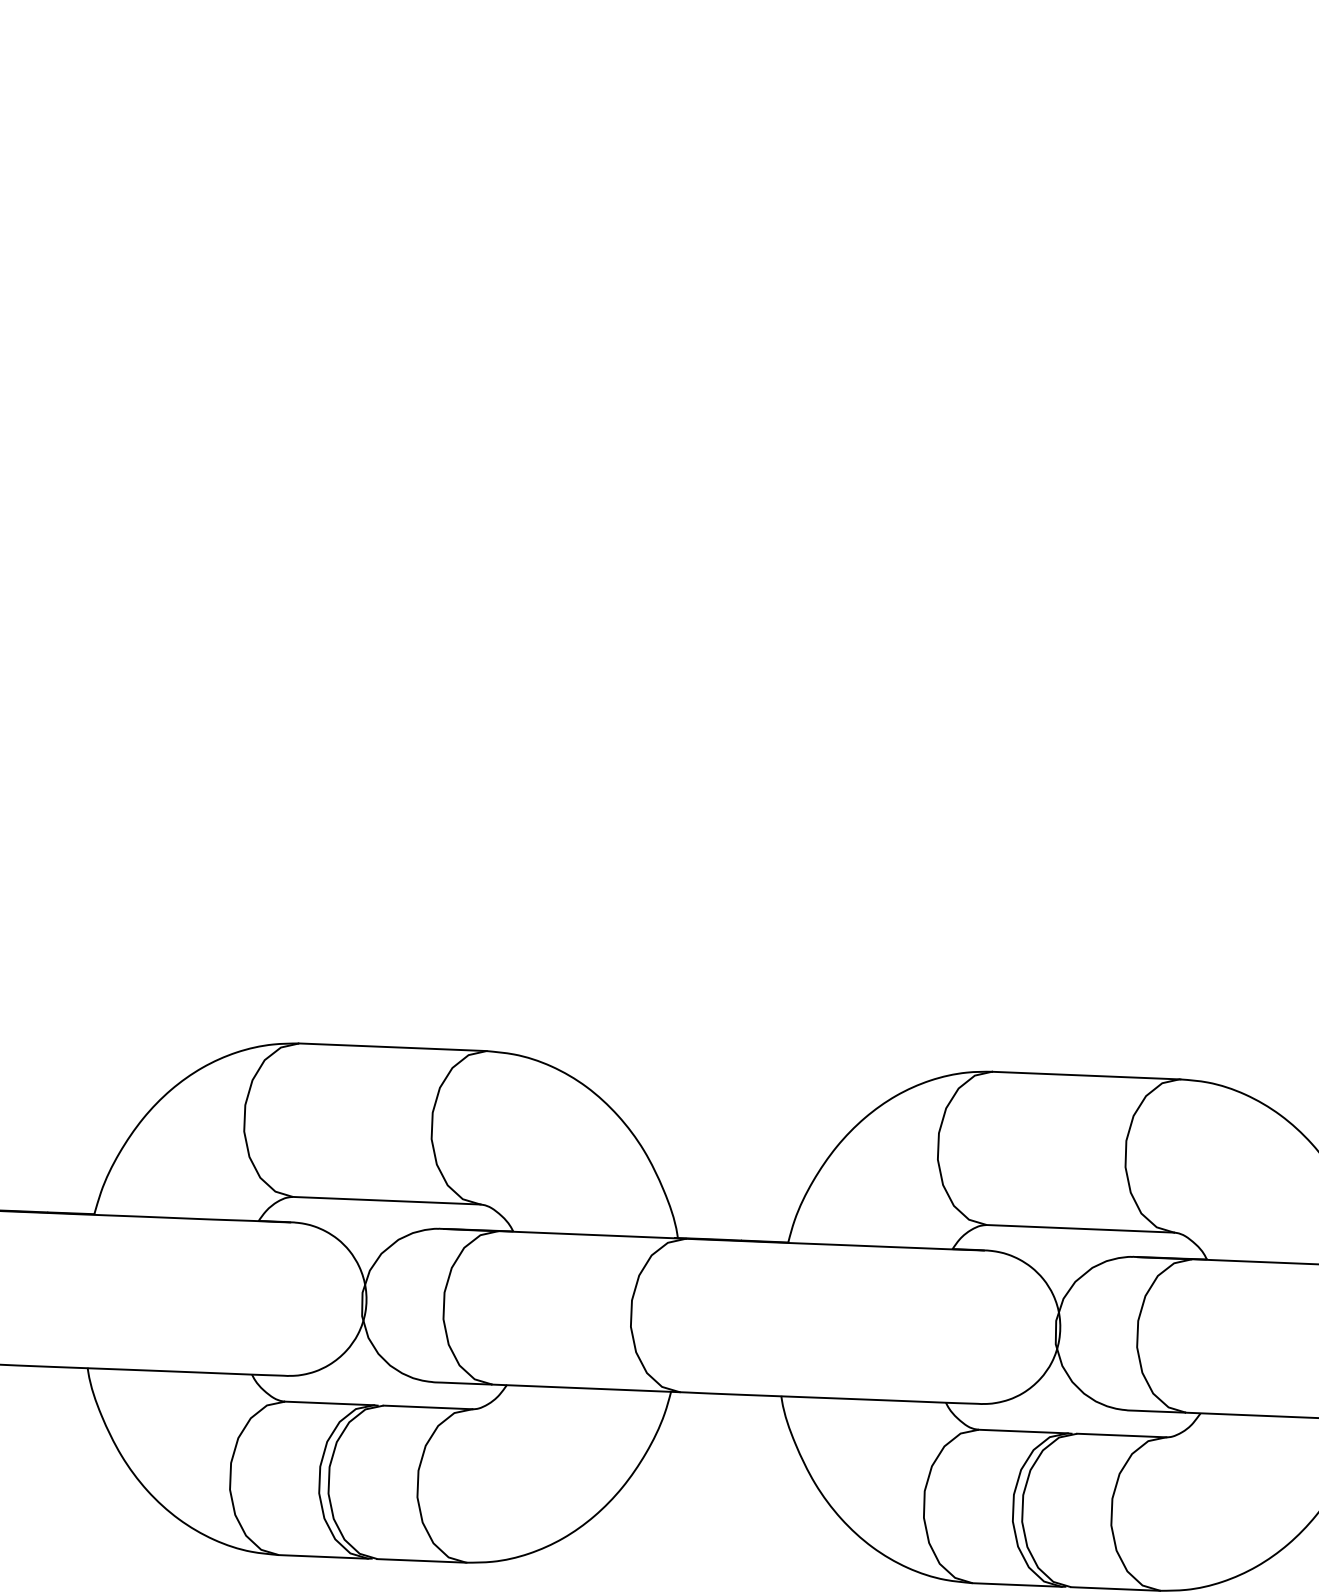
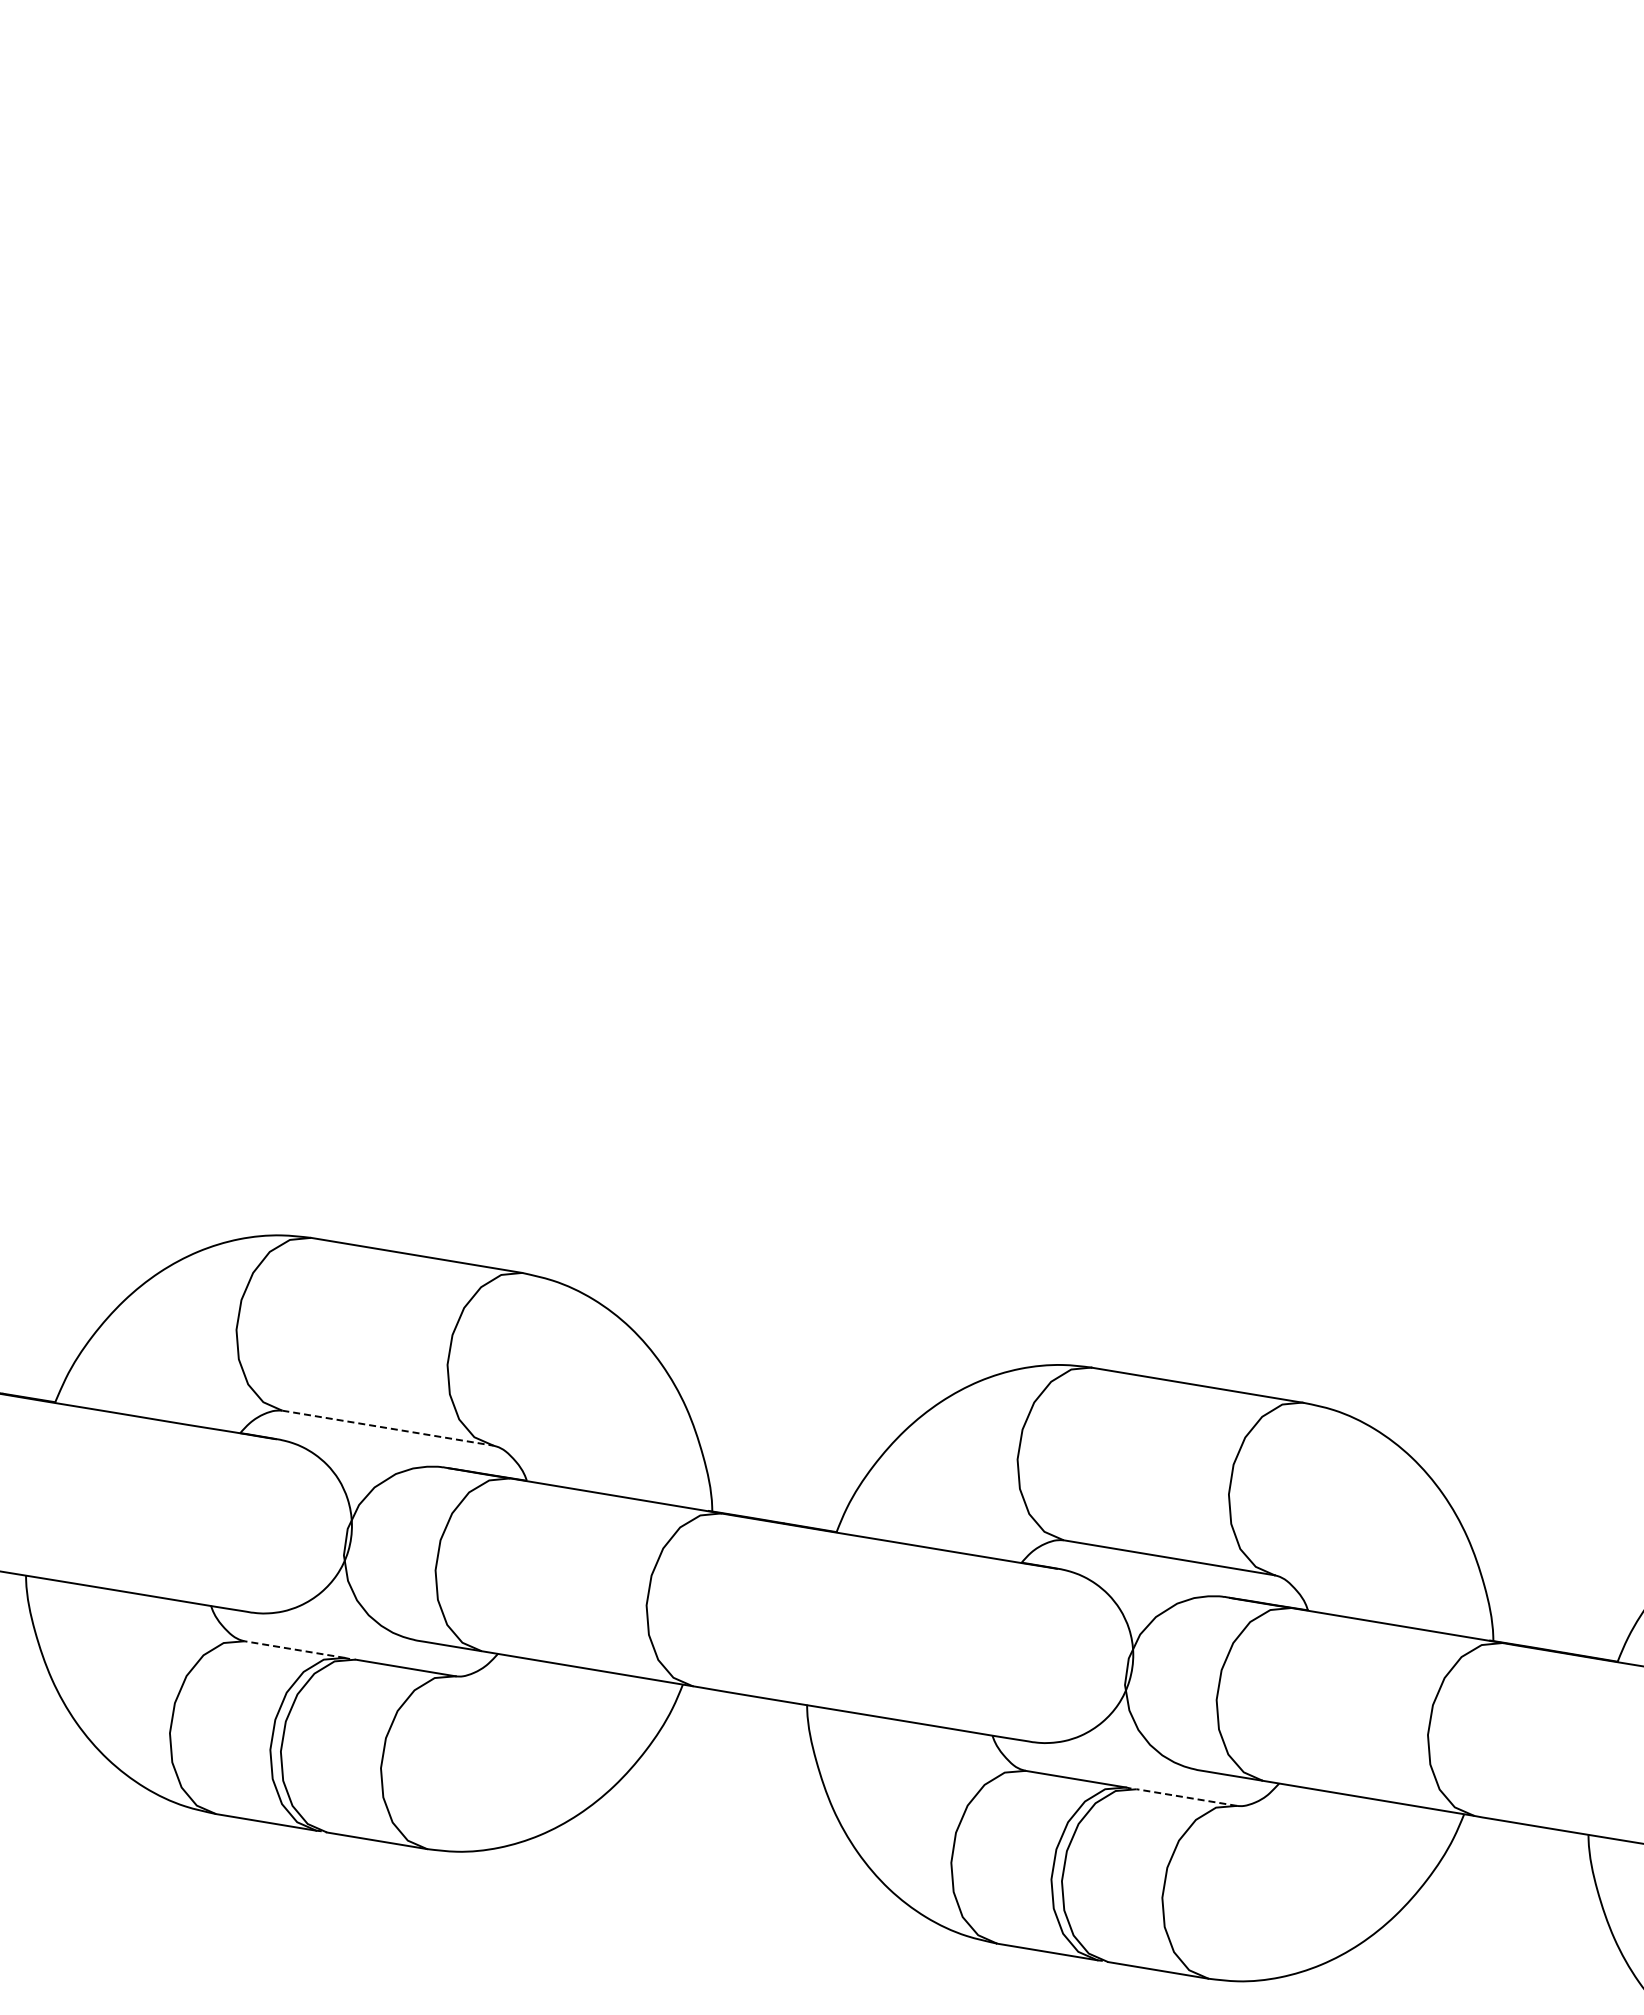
line: (387, 1200) -> (388, 1428), solid -> dashed
line: (329, 1403) -> (294, 1649), solid -> dashed
line: (1121, 1435) -> (1186, 1797), solid -> dashed

